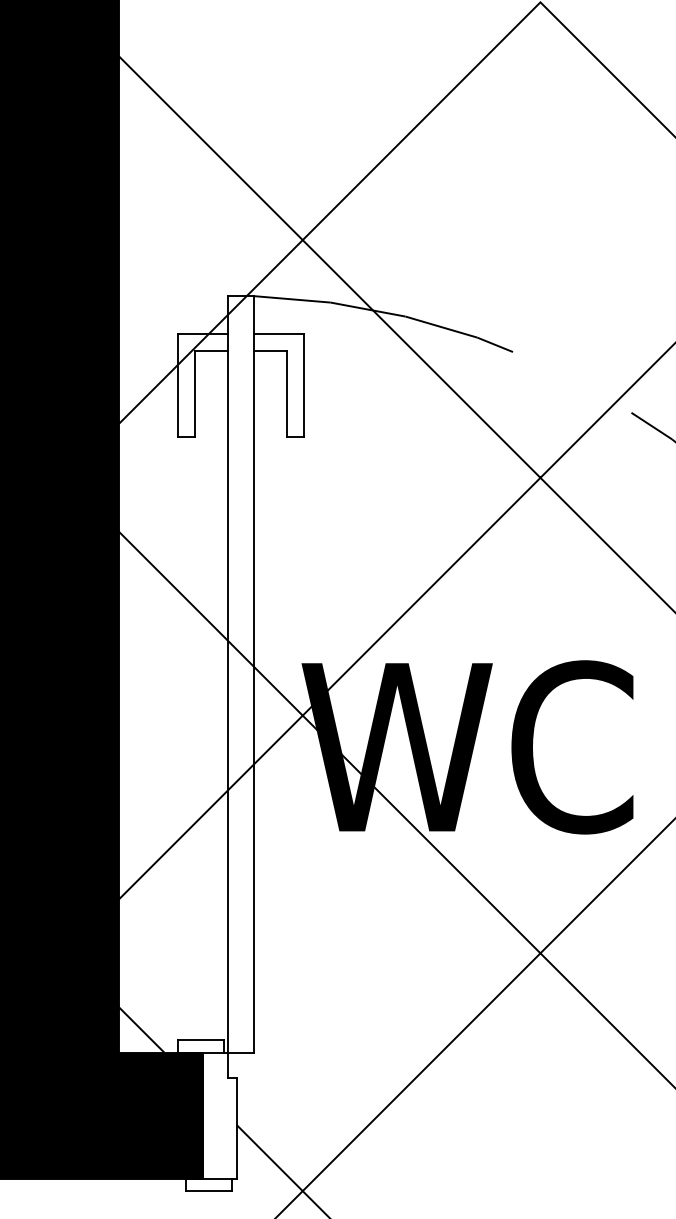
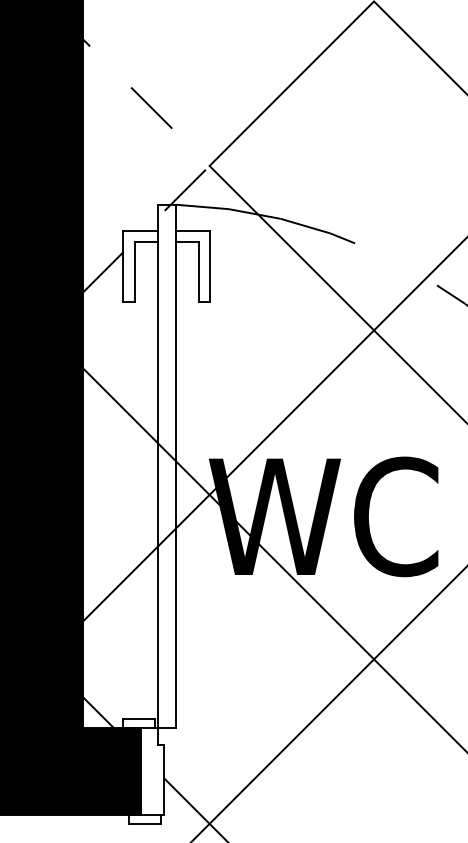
line: (302, 239) -> (209, 165), solid -> dashed

